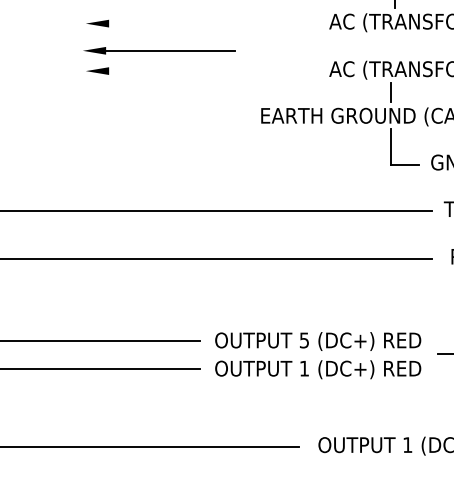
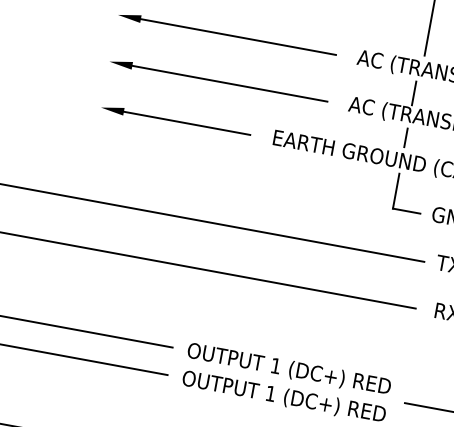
line: (208, 23) -> (238, 36), added
line: (391, 47) -> (414, 93), added
part: (159, 50) -> (176, 121), moved
line: (208, 71) -> (230, 84), added
text: (304, 340) -> (275, 366), 5 -> 1

